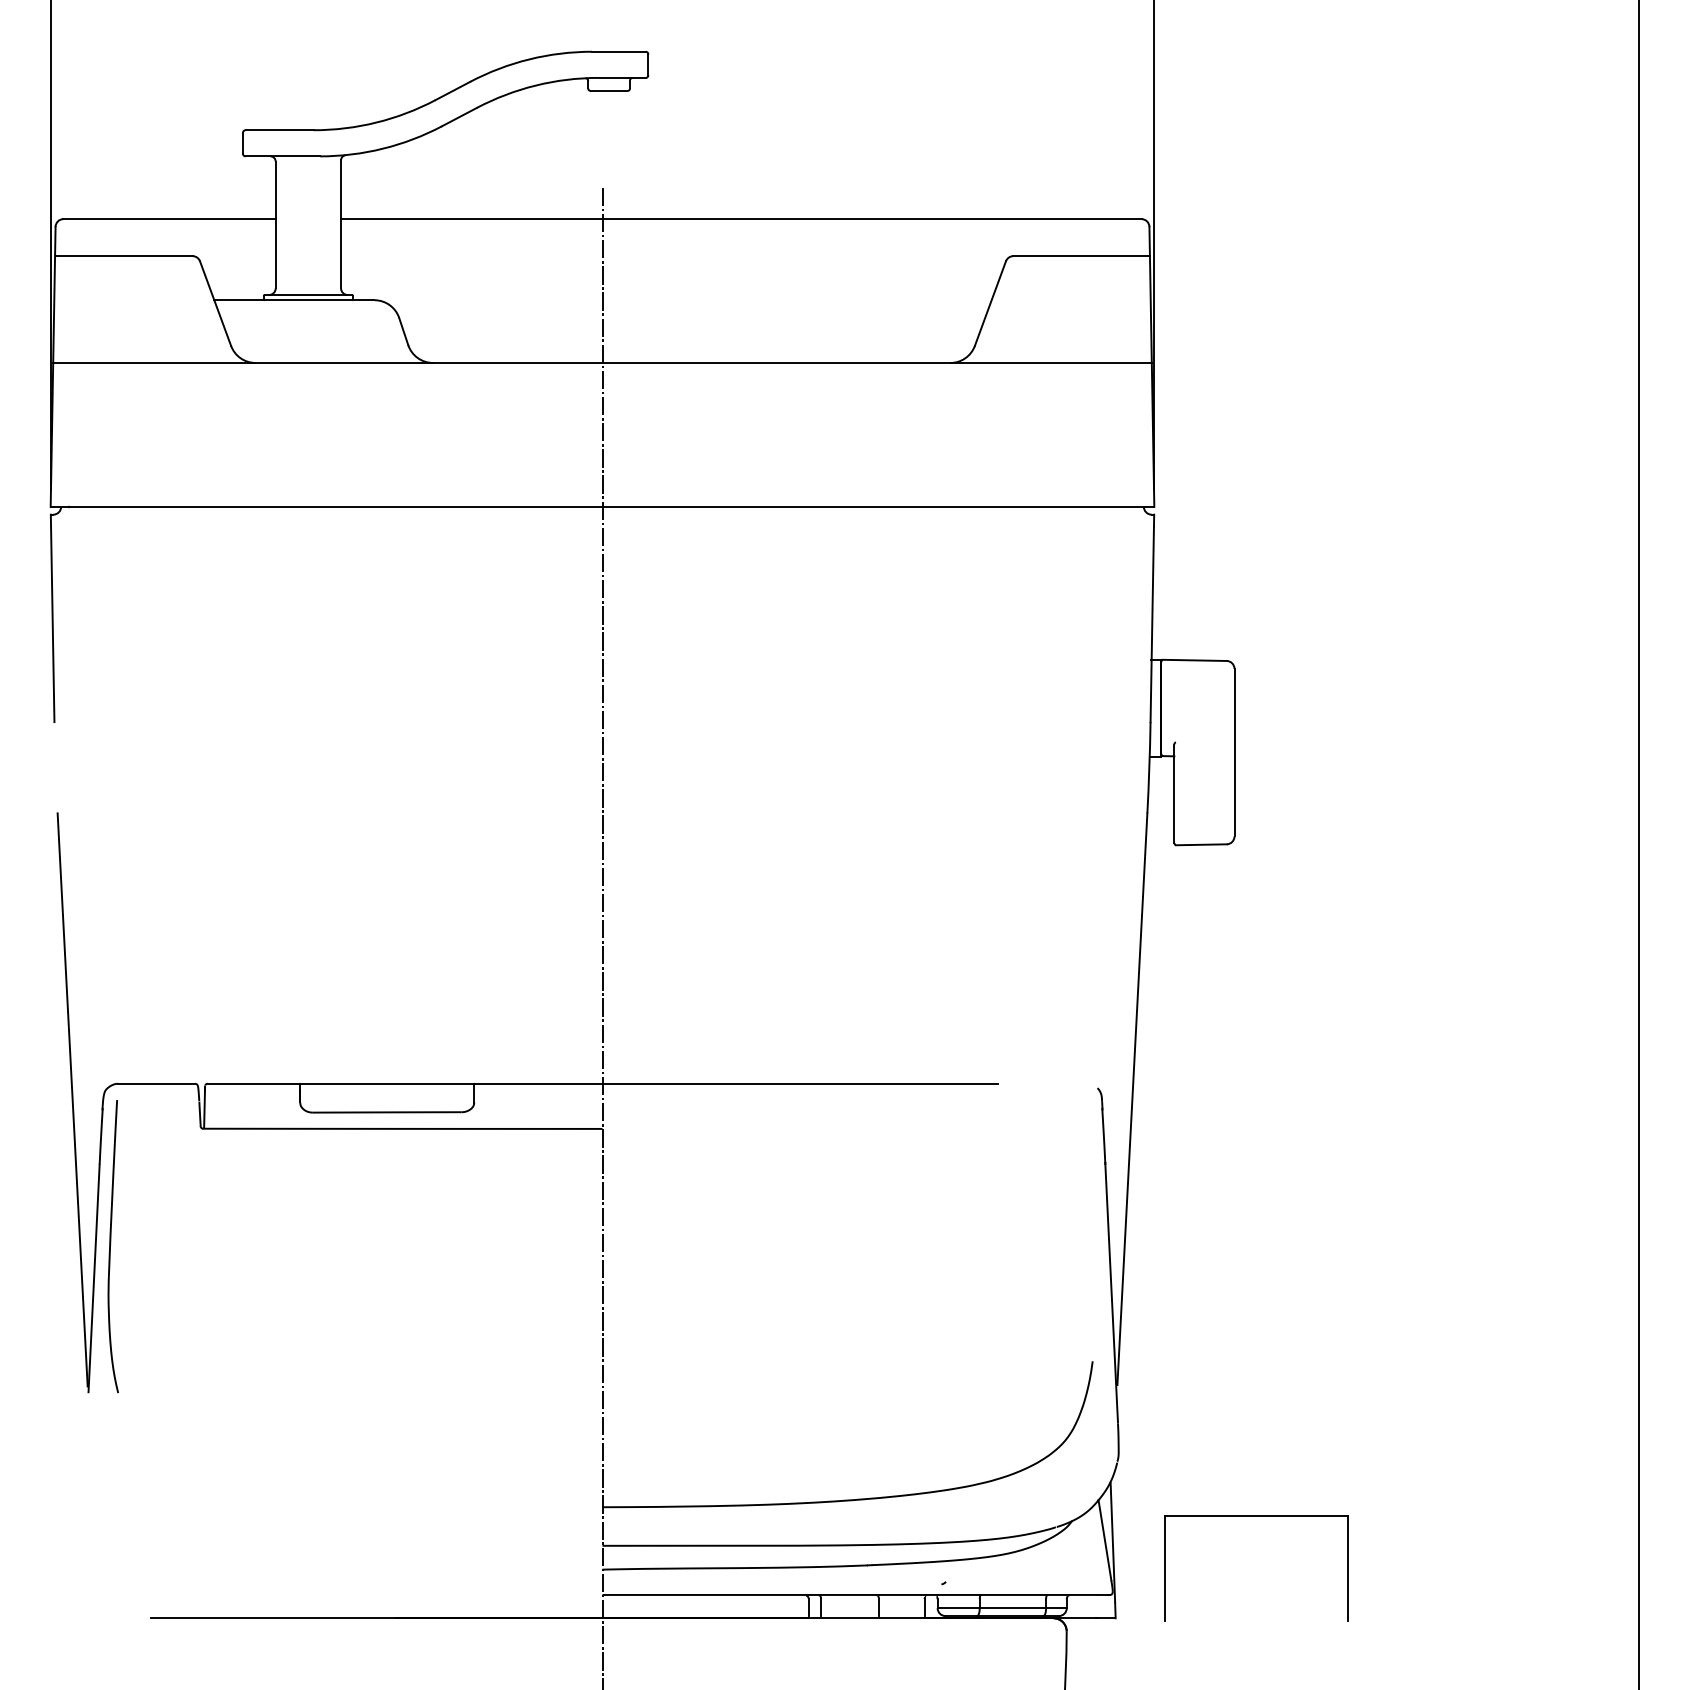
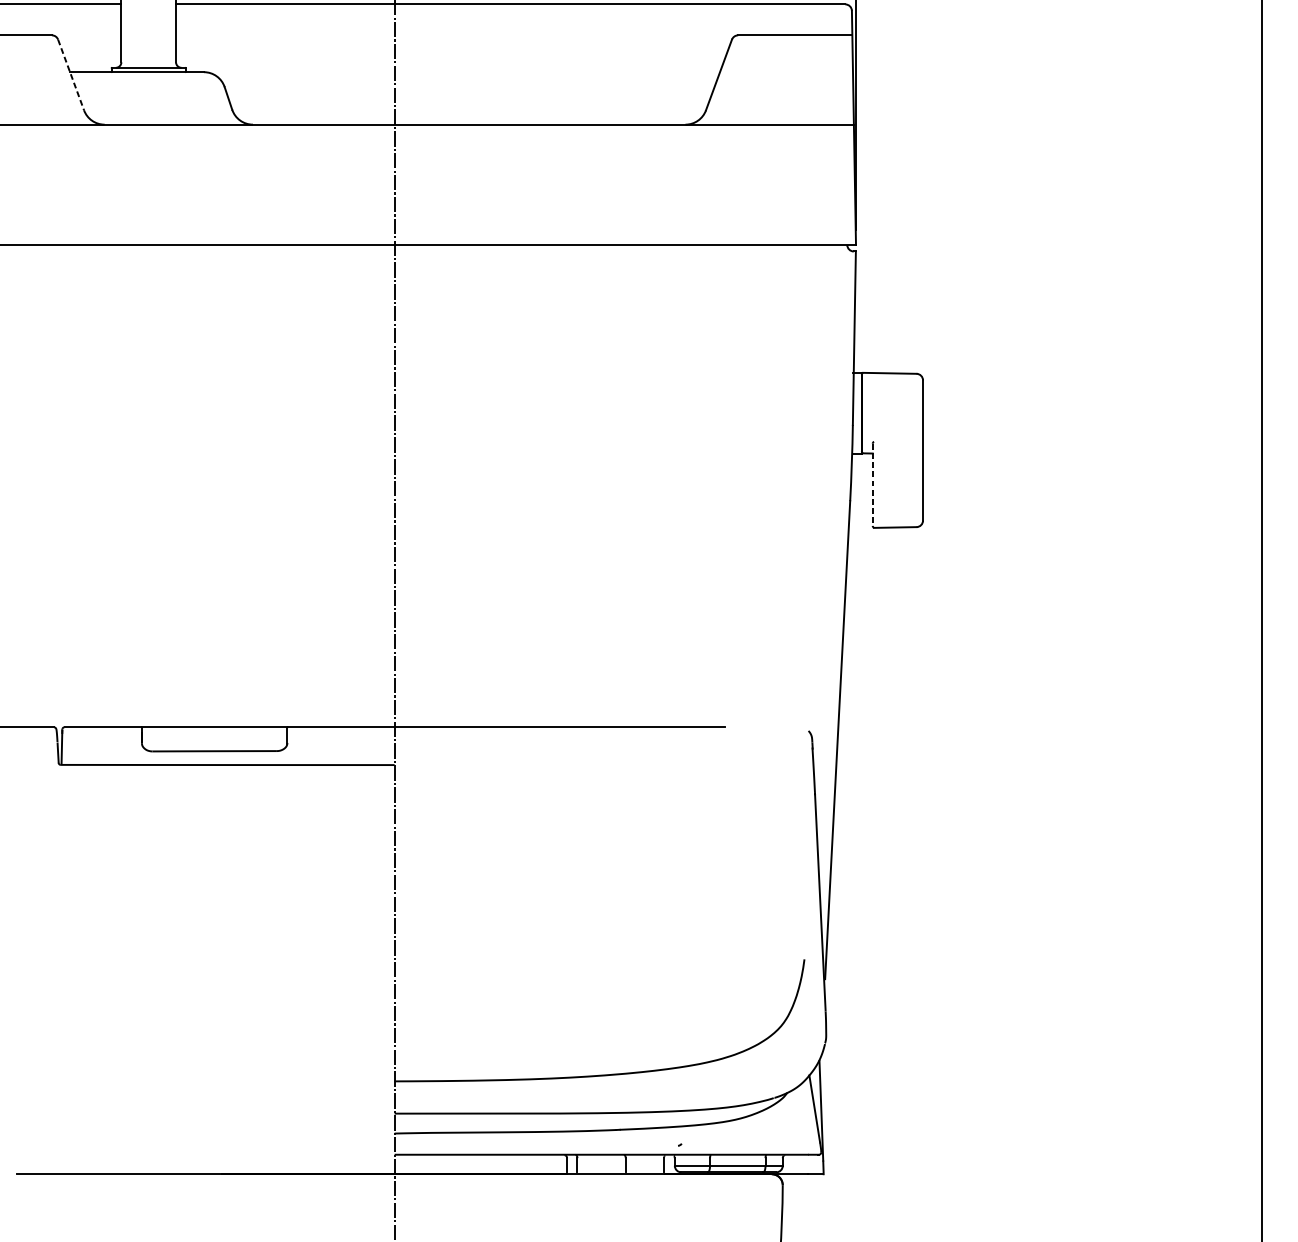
line: (215, 304) -> (71, 75), solid -> dashed
line: (1174, 794) -> (872, 485), solid -> dashed
part: (1256, 1516) -> (941, 1089), removed

